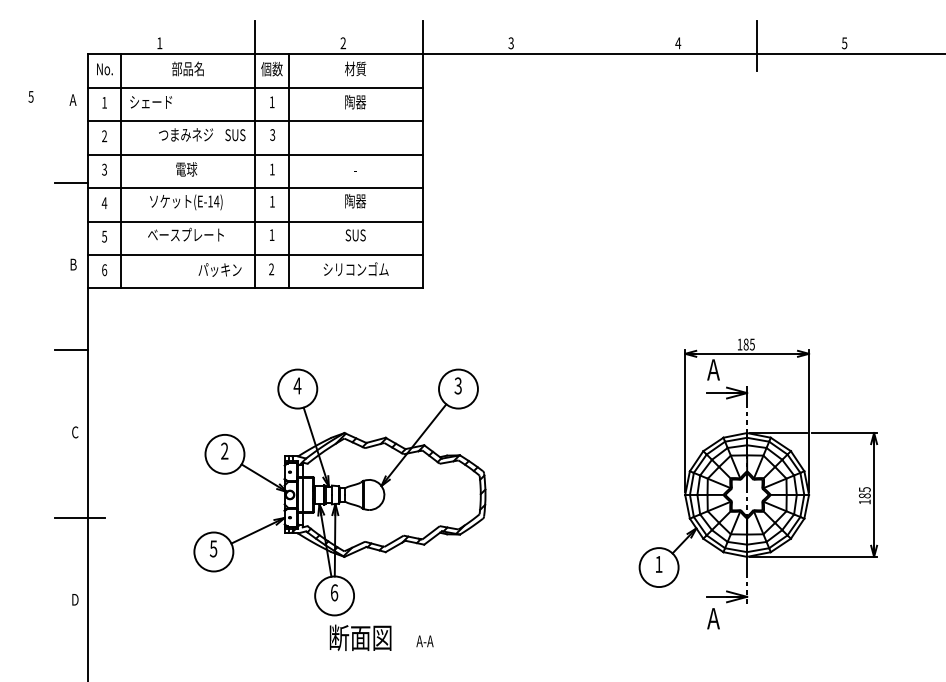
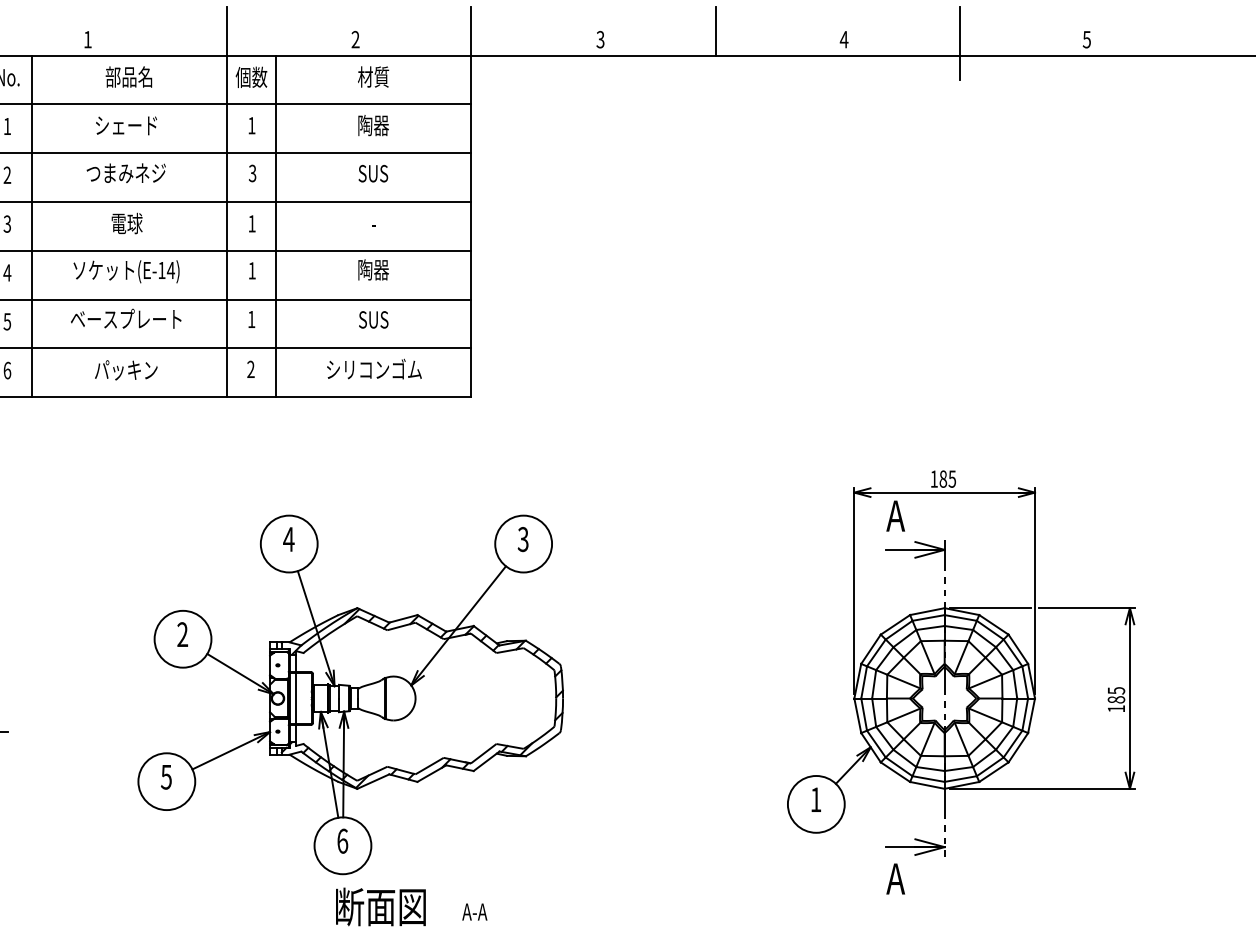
line: (590, 37) -> (716, 31), added
text: (150, 102) -> (125, 126), moved
text: (235, 135) -> (373, 174), moved
text: (219, 269) -> (125, 369), moved

